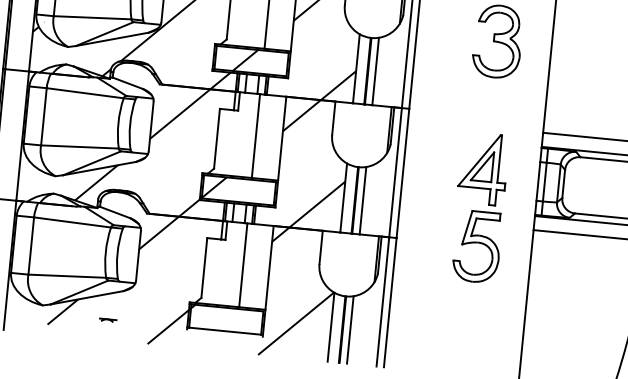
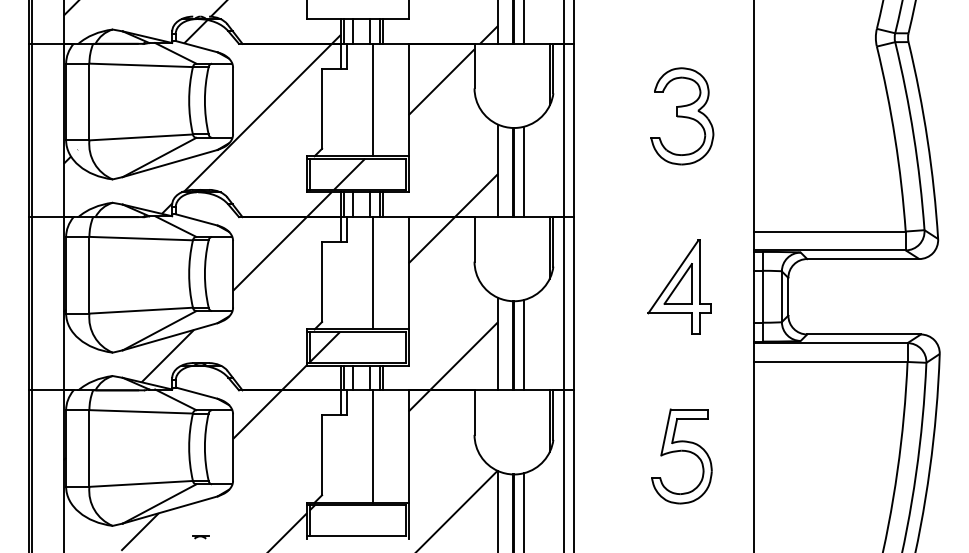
part: (477, 246) -> (681, 456), moved
part: (107, 320) -> (200, 537), size x0.71

